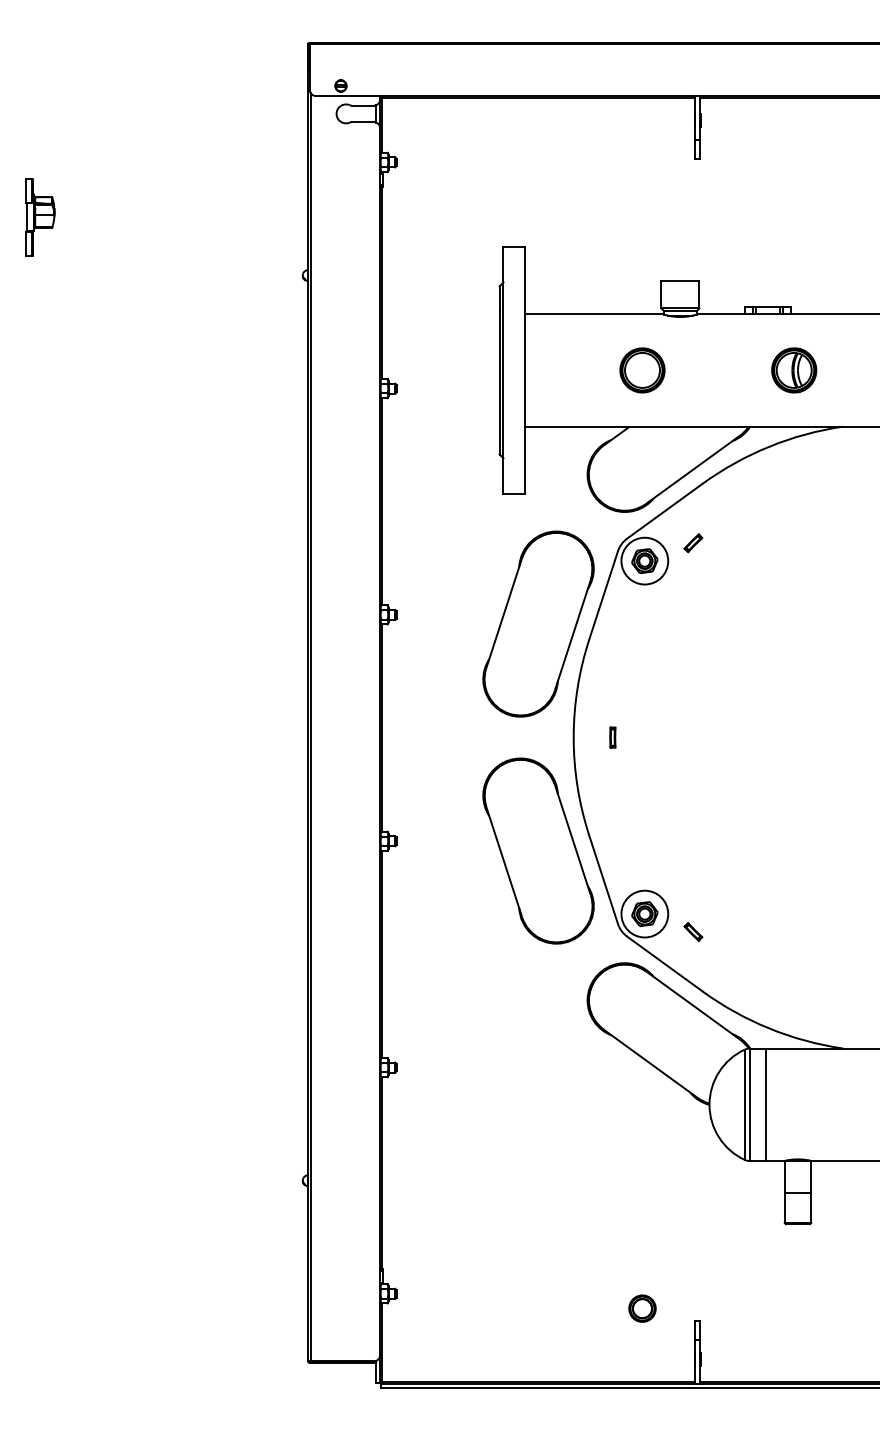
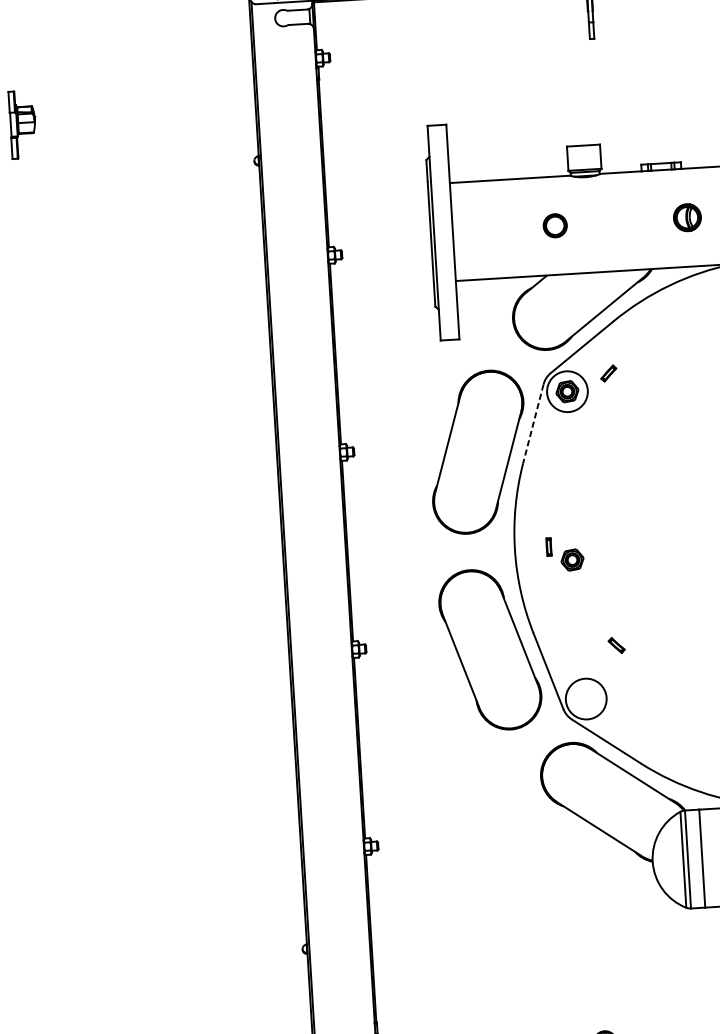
part: (642, 370) -> (555, 225), size x0.6
part: (794, 370) -> (687, 217), size x0.7
line: (603, 595) -> (533, 423), solid -> dashed
part: (644, 914) -> (572, 560), moved
part: (693, 931) -> (616, 645), moved

